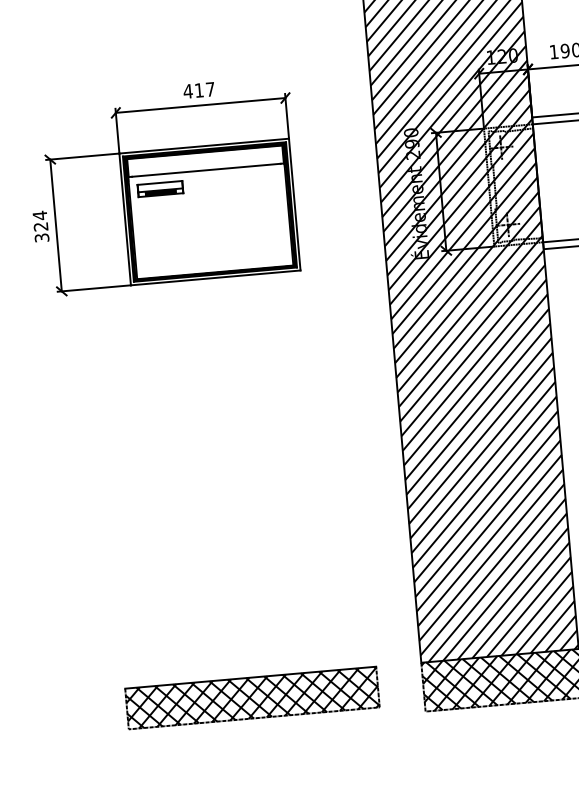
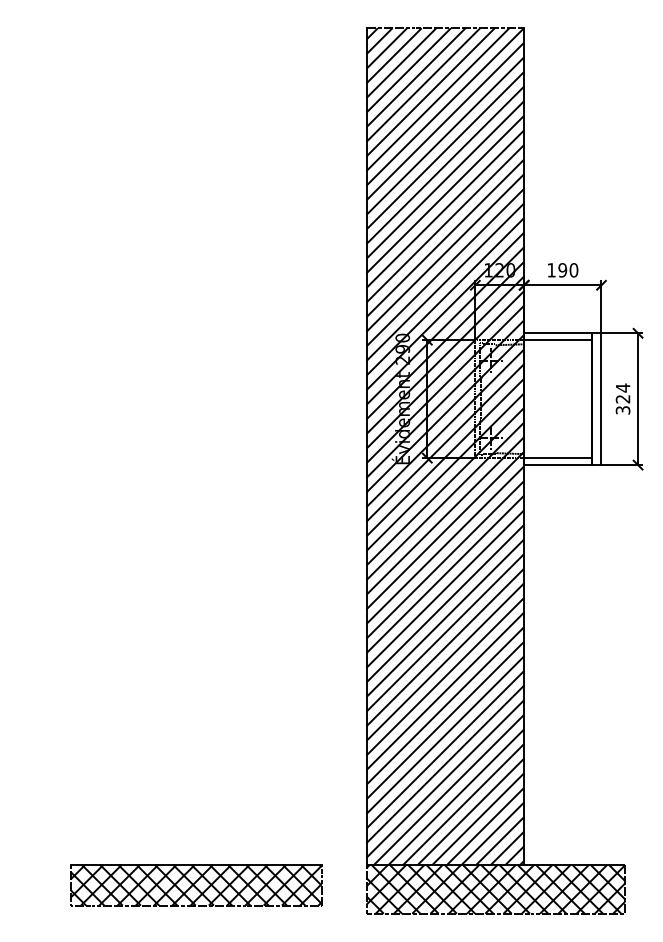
part: (163, 187) -> (152, 370), removed

